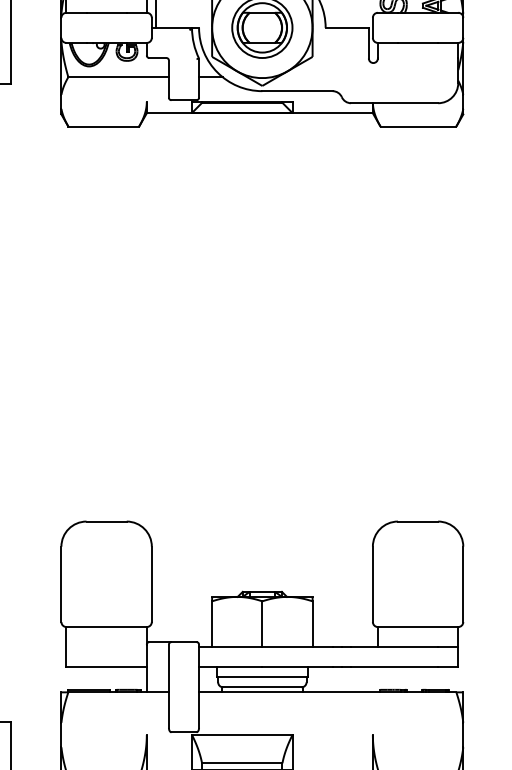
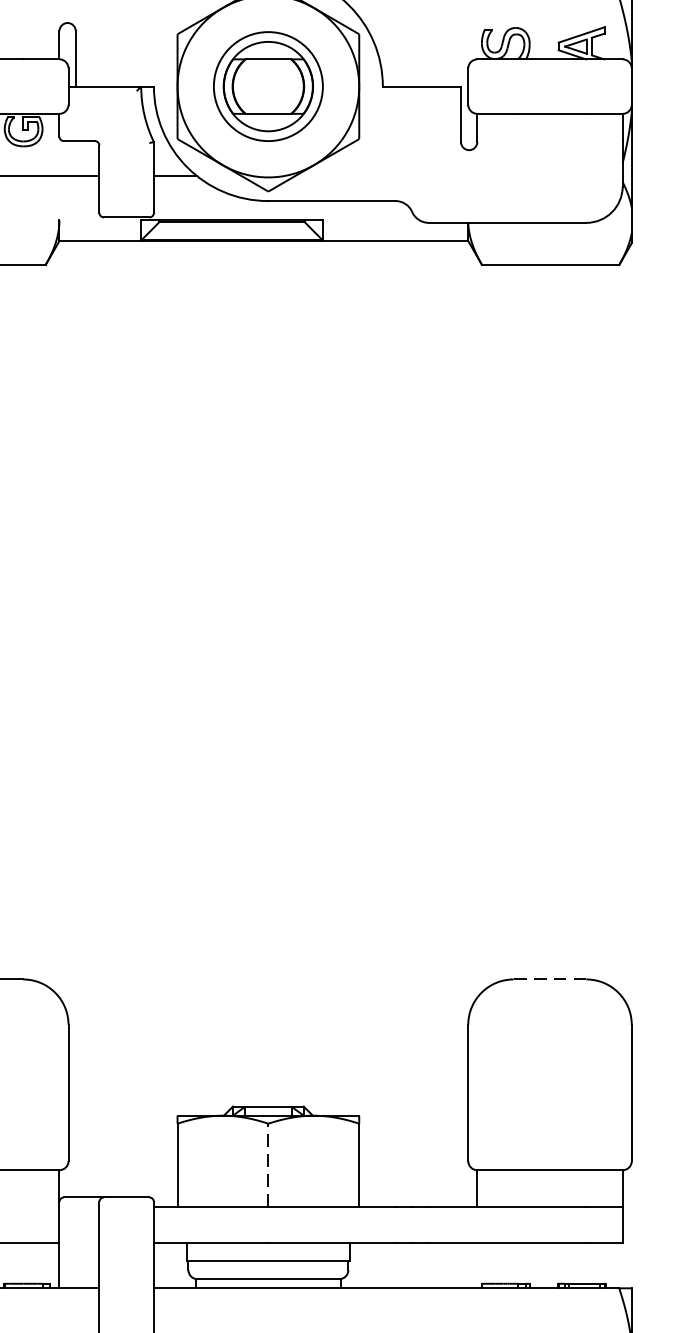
line: (417, 521) -> (548, 979), solid -> dashed
line: (262, 624) -> (268, 1165), solid -> dashed

